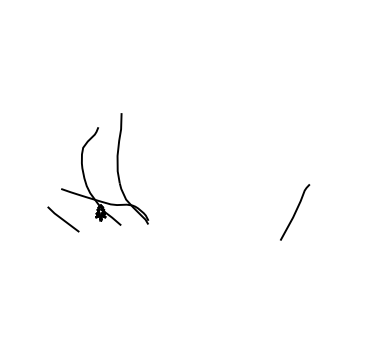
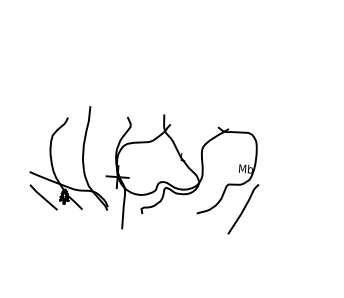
part: (224, 179) -> (180, 174), added
line: (63, 219) -> (43, 197), moved

